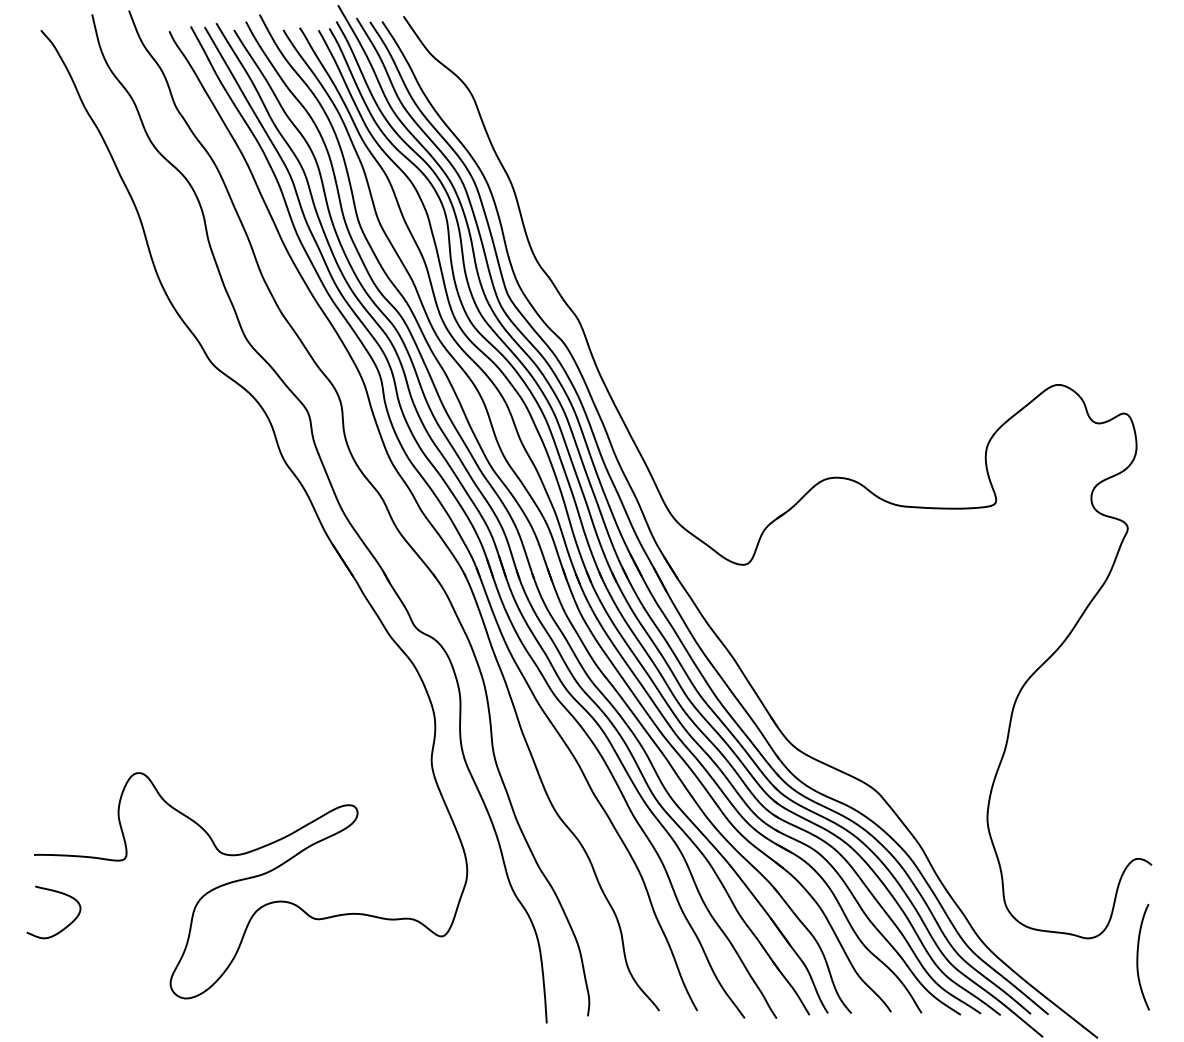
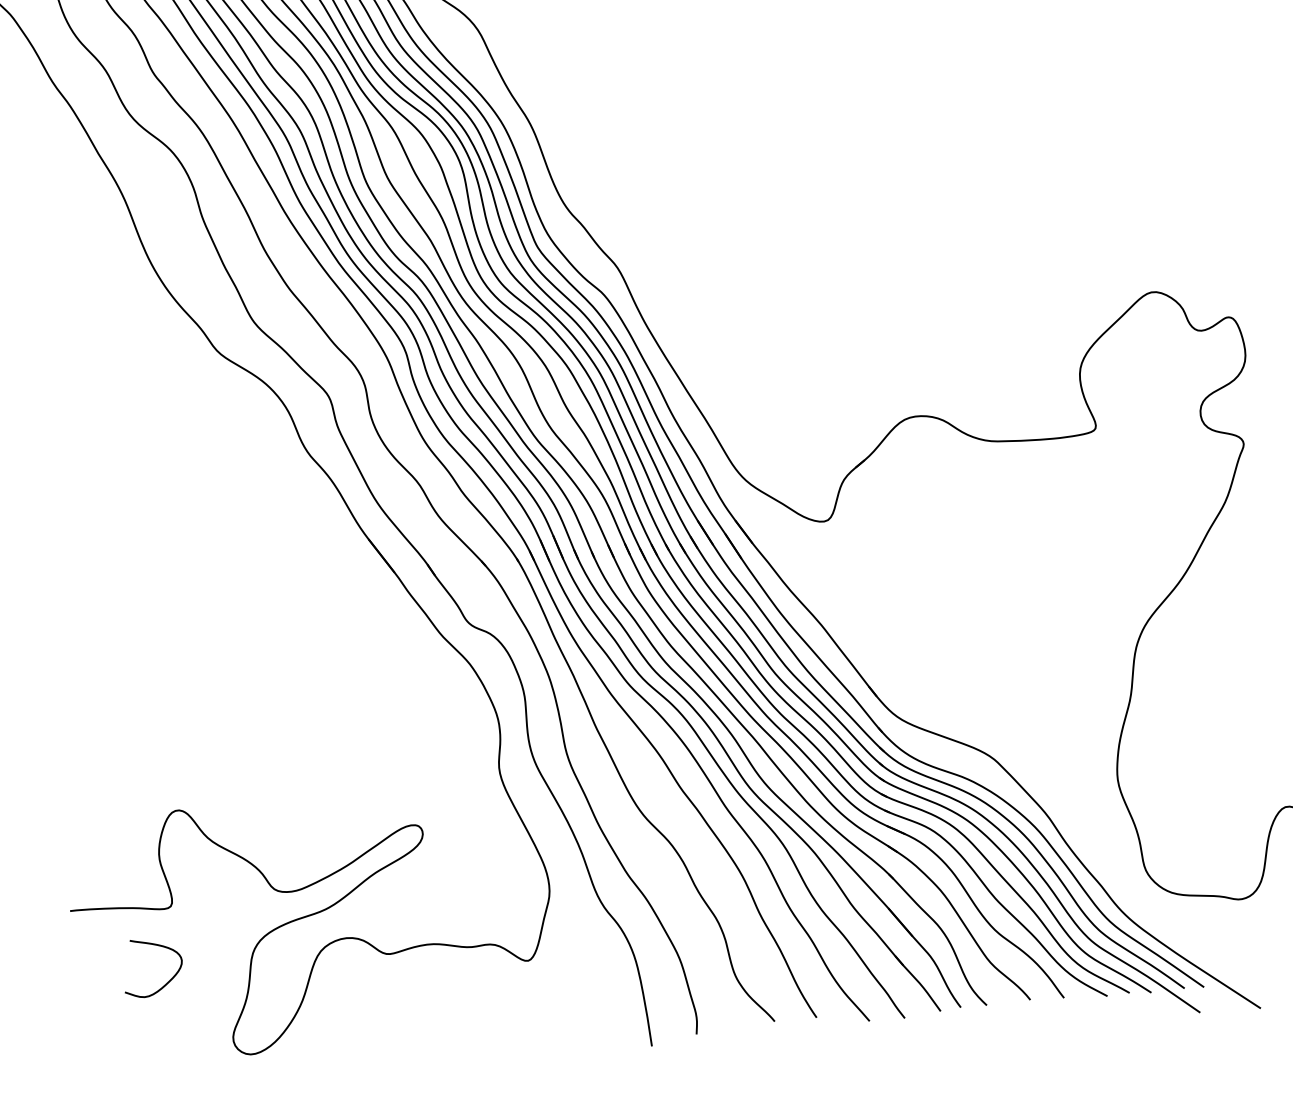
curve: (65, 926) -> (167, 981), moved

